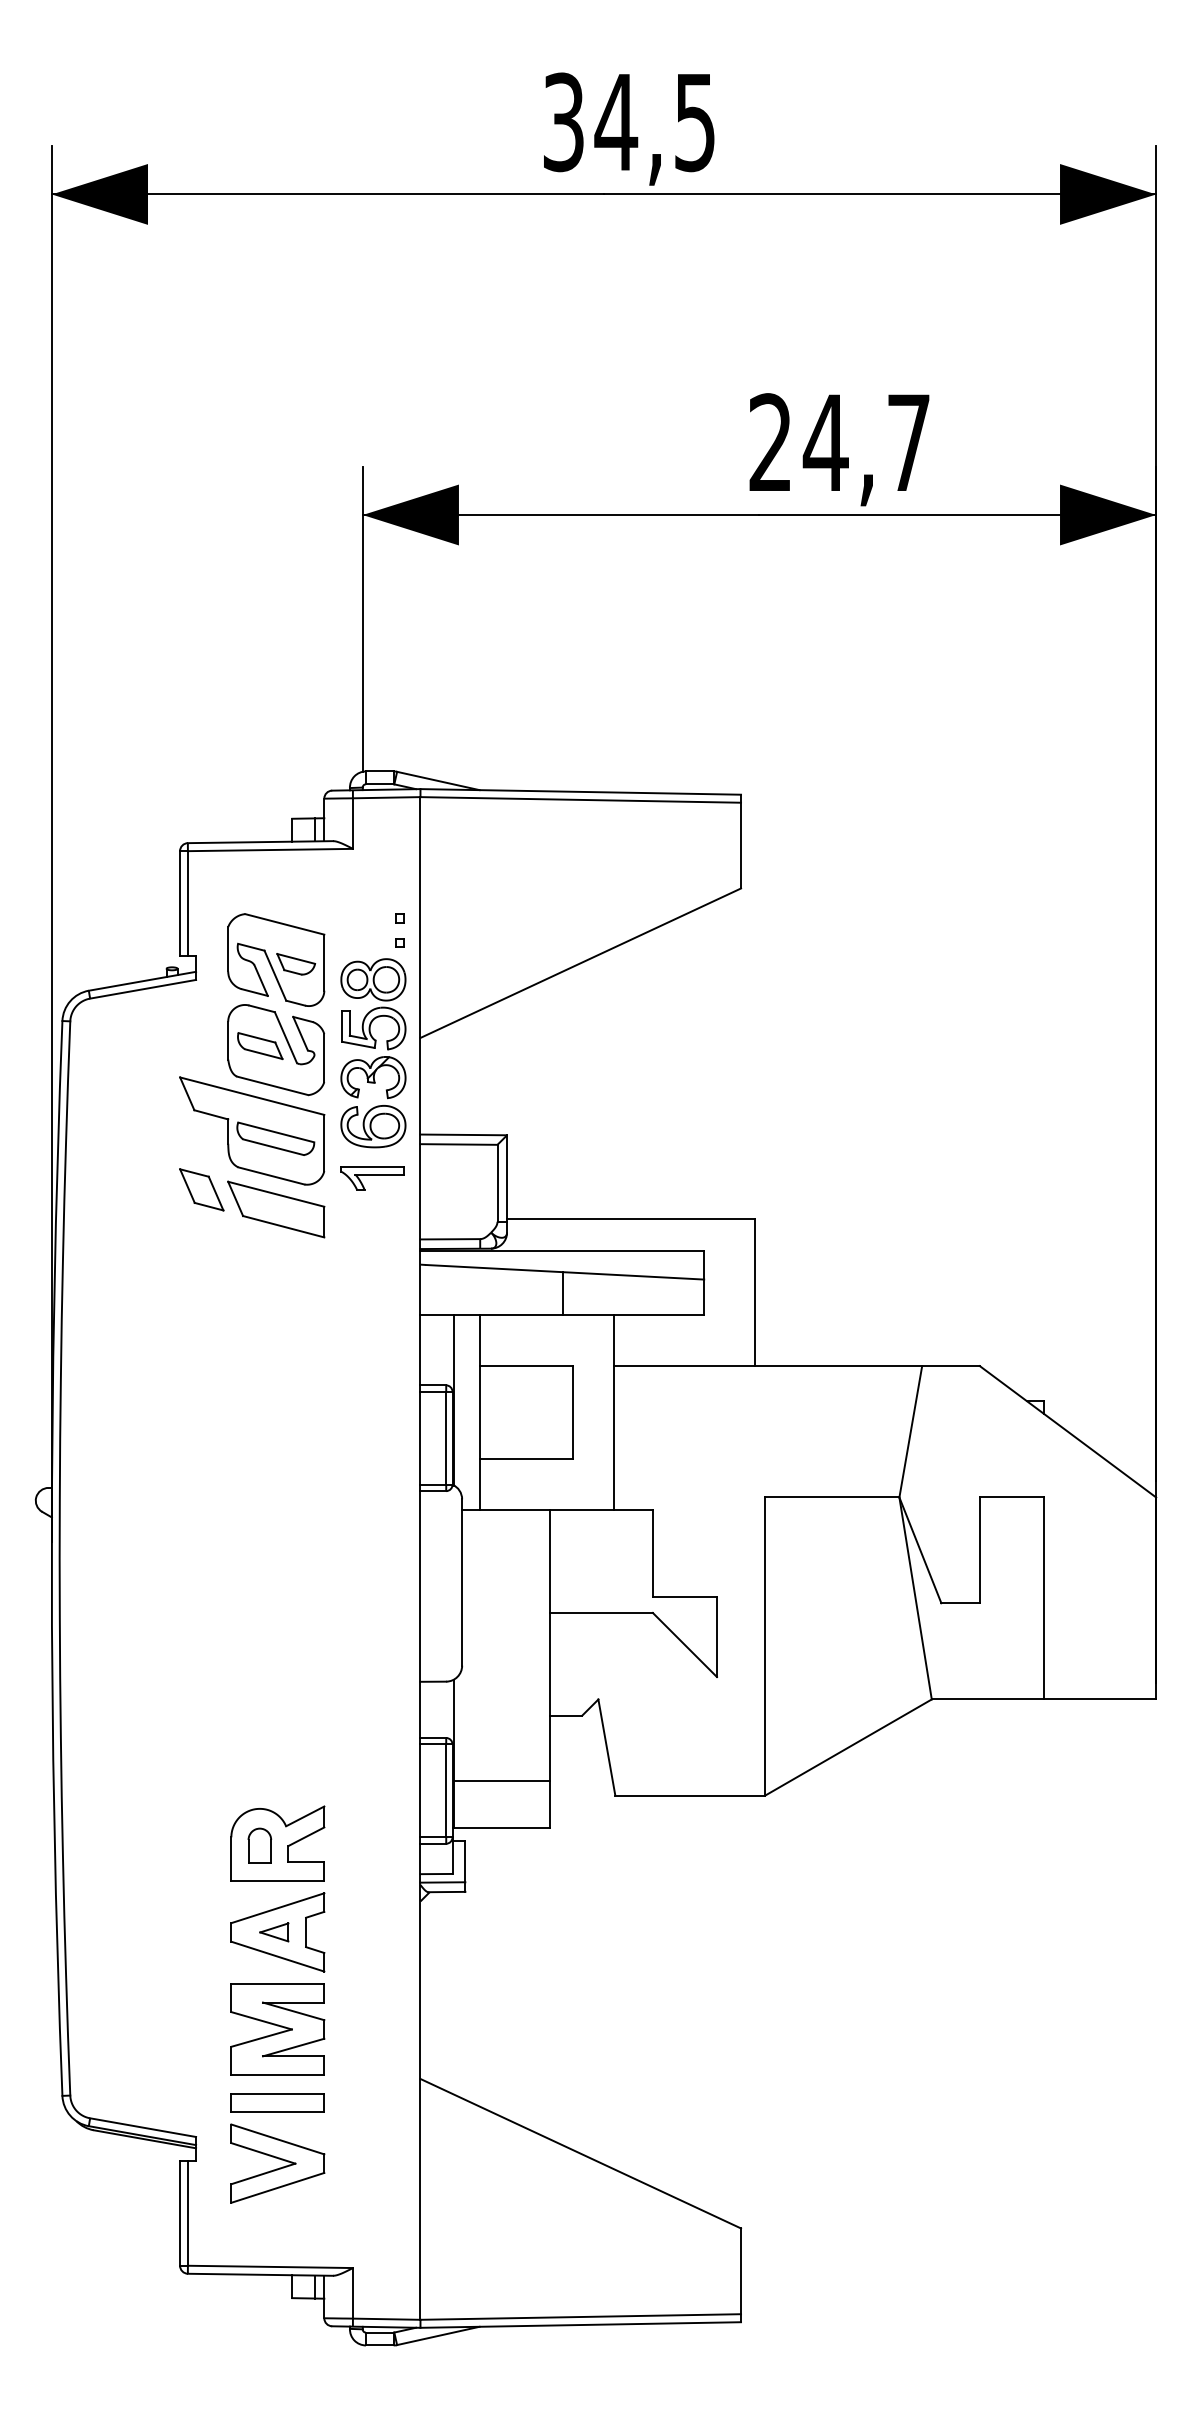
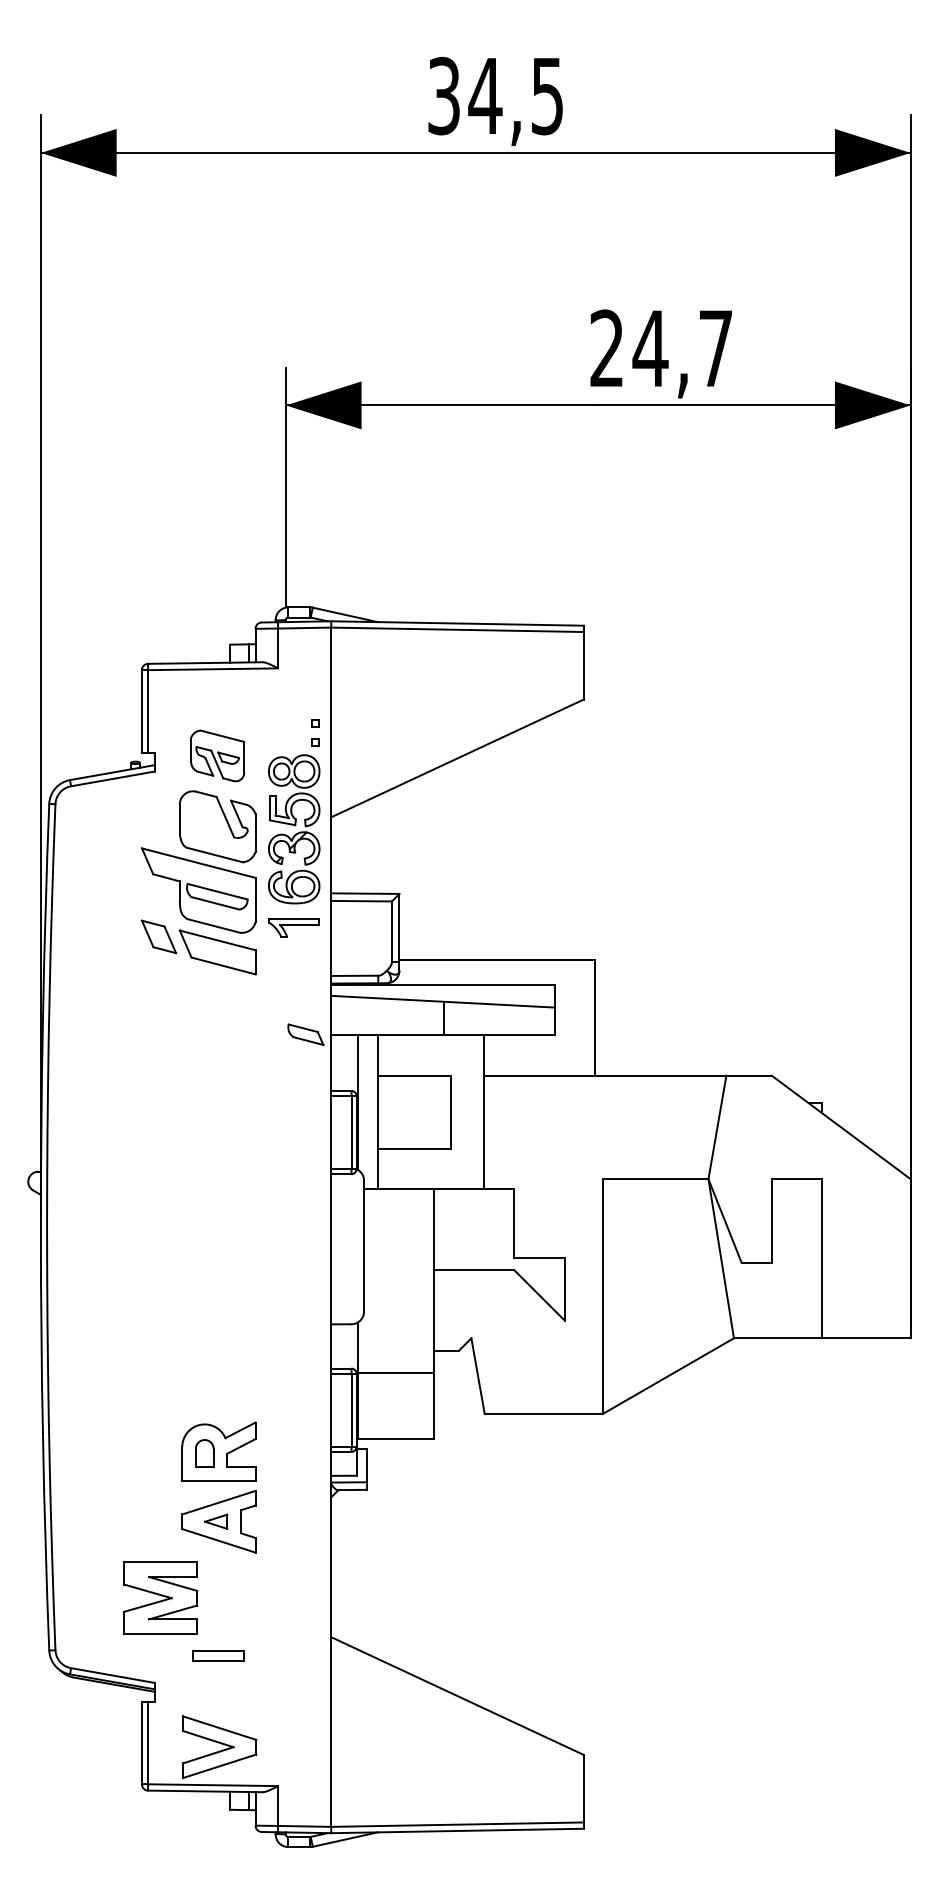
part: (276, 959) -> (217, 755), size x0.7
part: (260, 1046) -> (306, 1035), moved
line: (502, 1781) -> (395, 1372), moved
part: (277, 2029) -> (160, 1598), moved
part: (277, 2102) -> (218, 1655), size x0.7
part: (277, 2163) -> (219, 1747), moved

